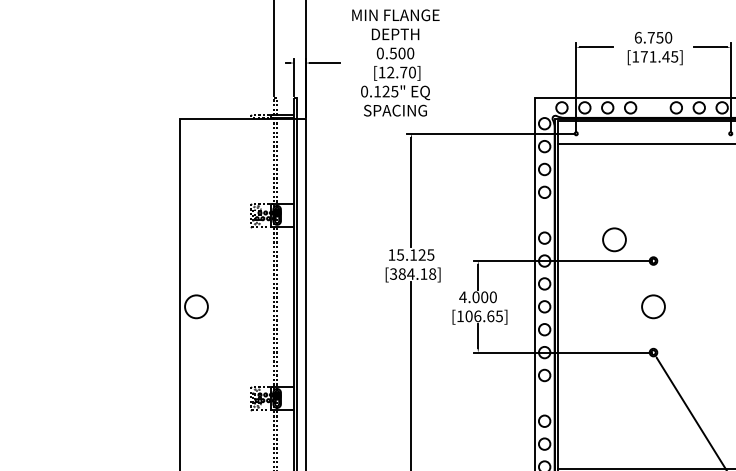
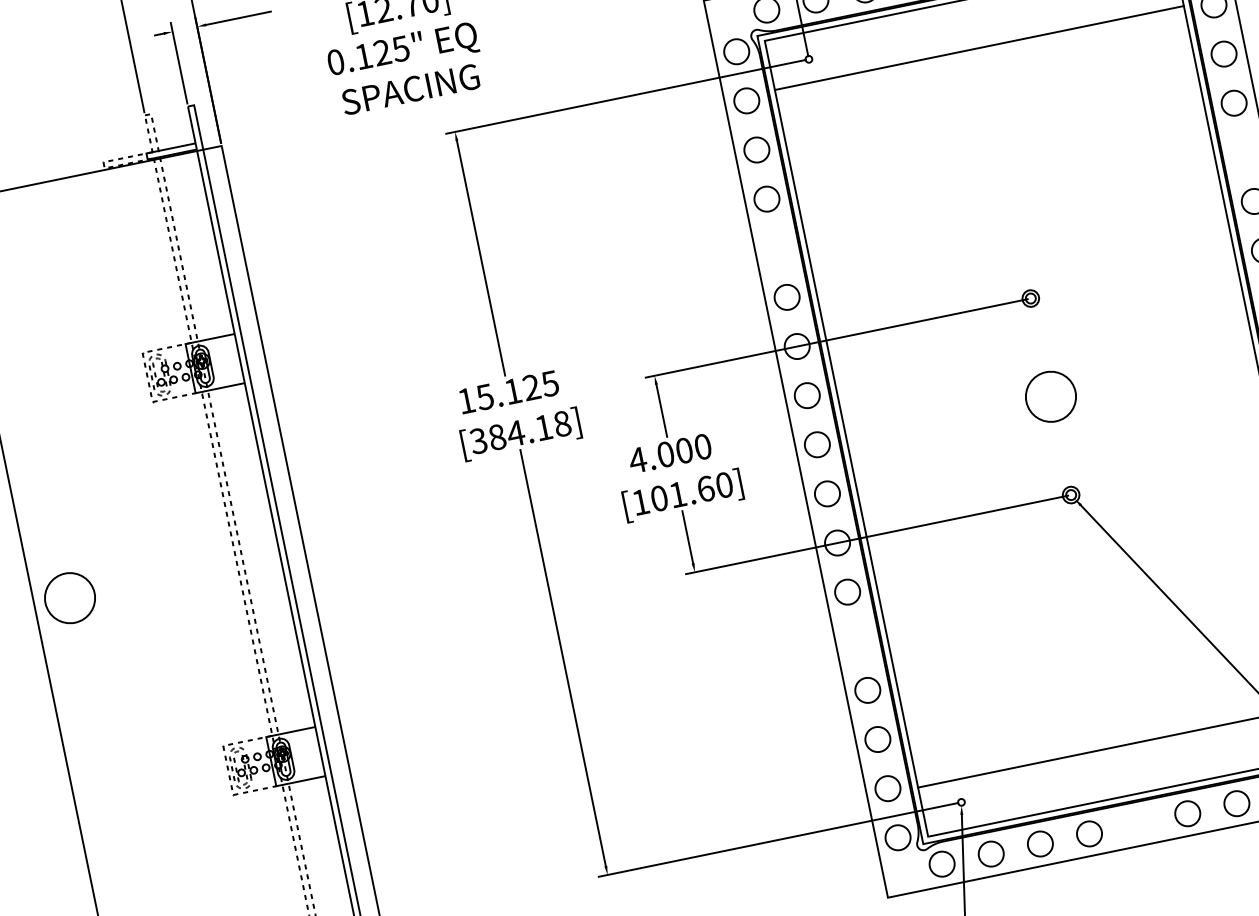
circle: (614, 239) -> (937, 269), removed
text: (488, 316) -> (701, 490), [106.65] -> [101.60]

